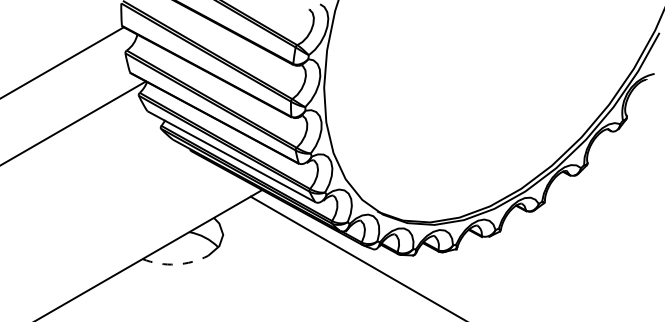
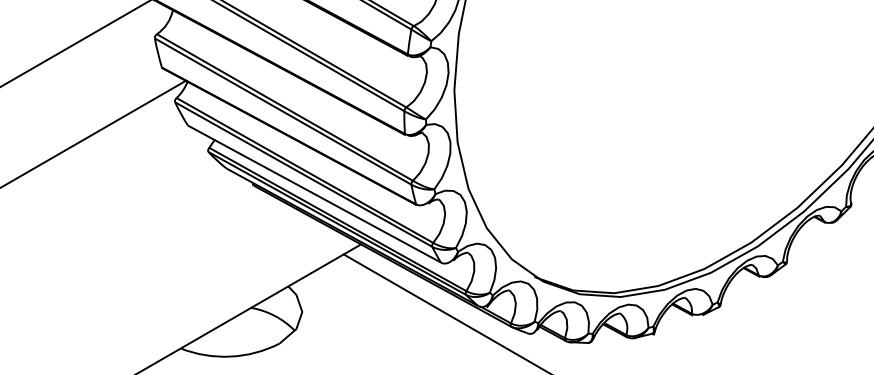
arc: (175, 264) -> (230, 356), dashed -> solid

